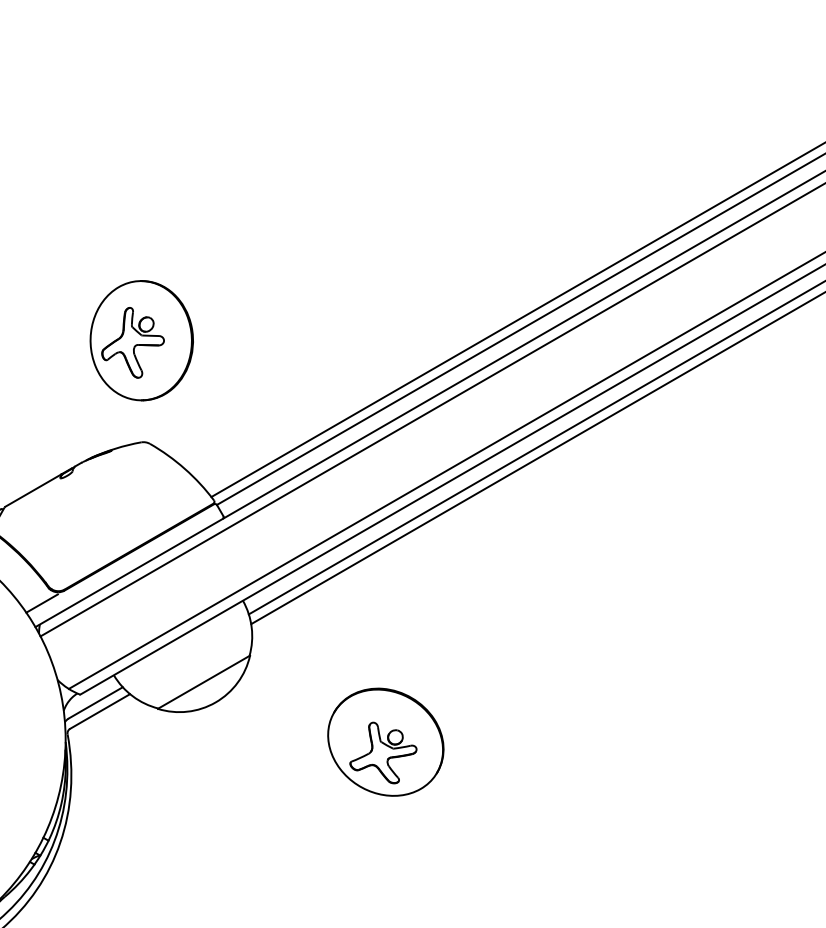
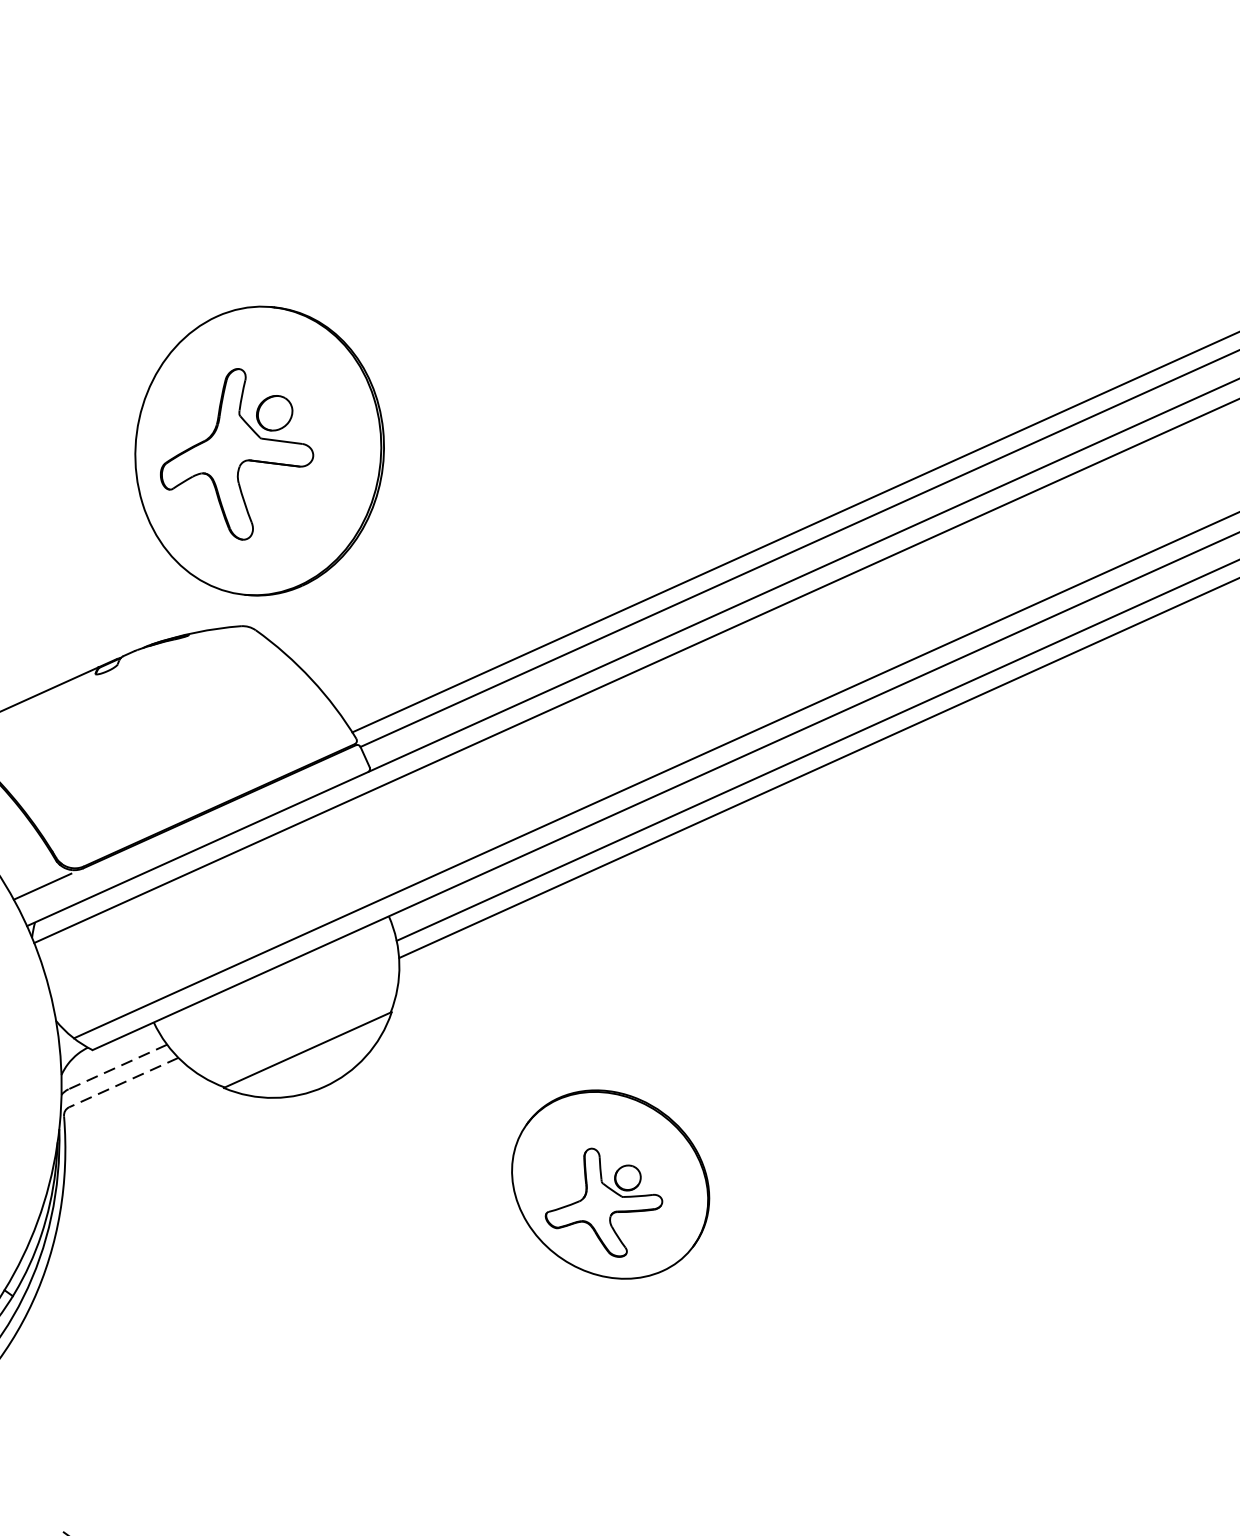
part: (141, 340) -> (258, 450), size x1.4
line: (95, 703) -> (117, 1067), solid -> dashed
line: (100, 711) -> (124, 1082), solid -> dashed

